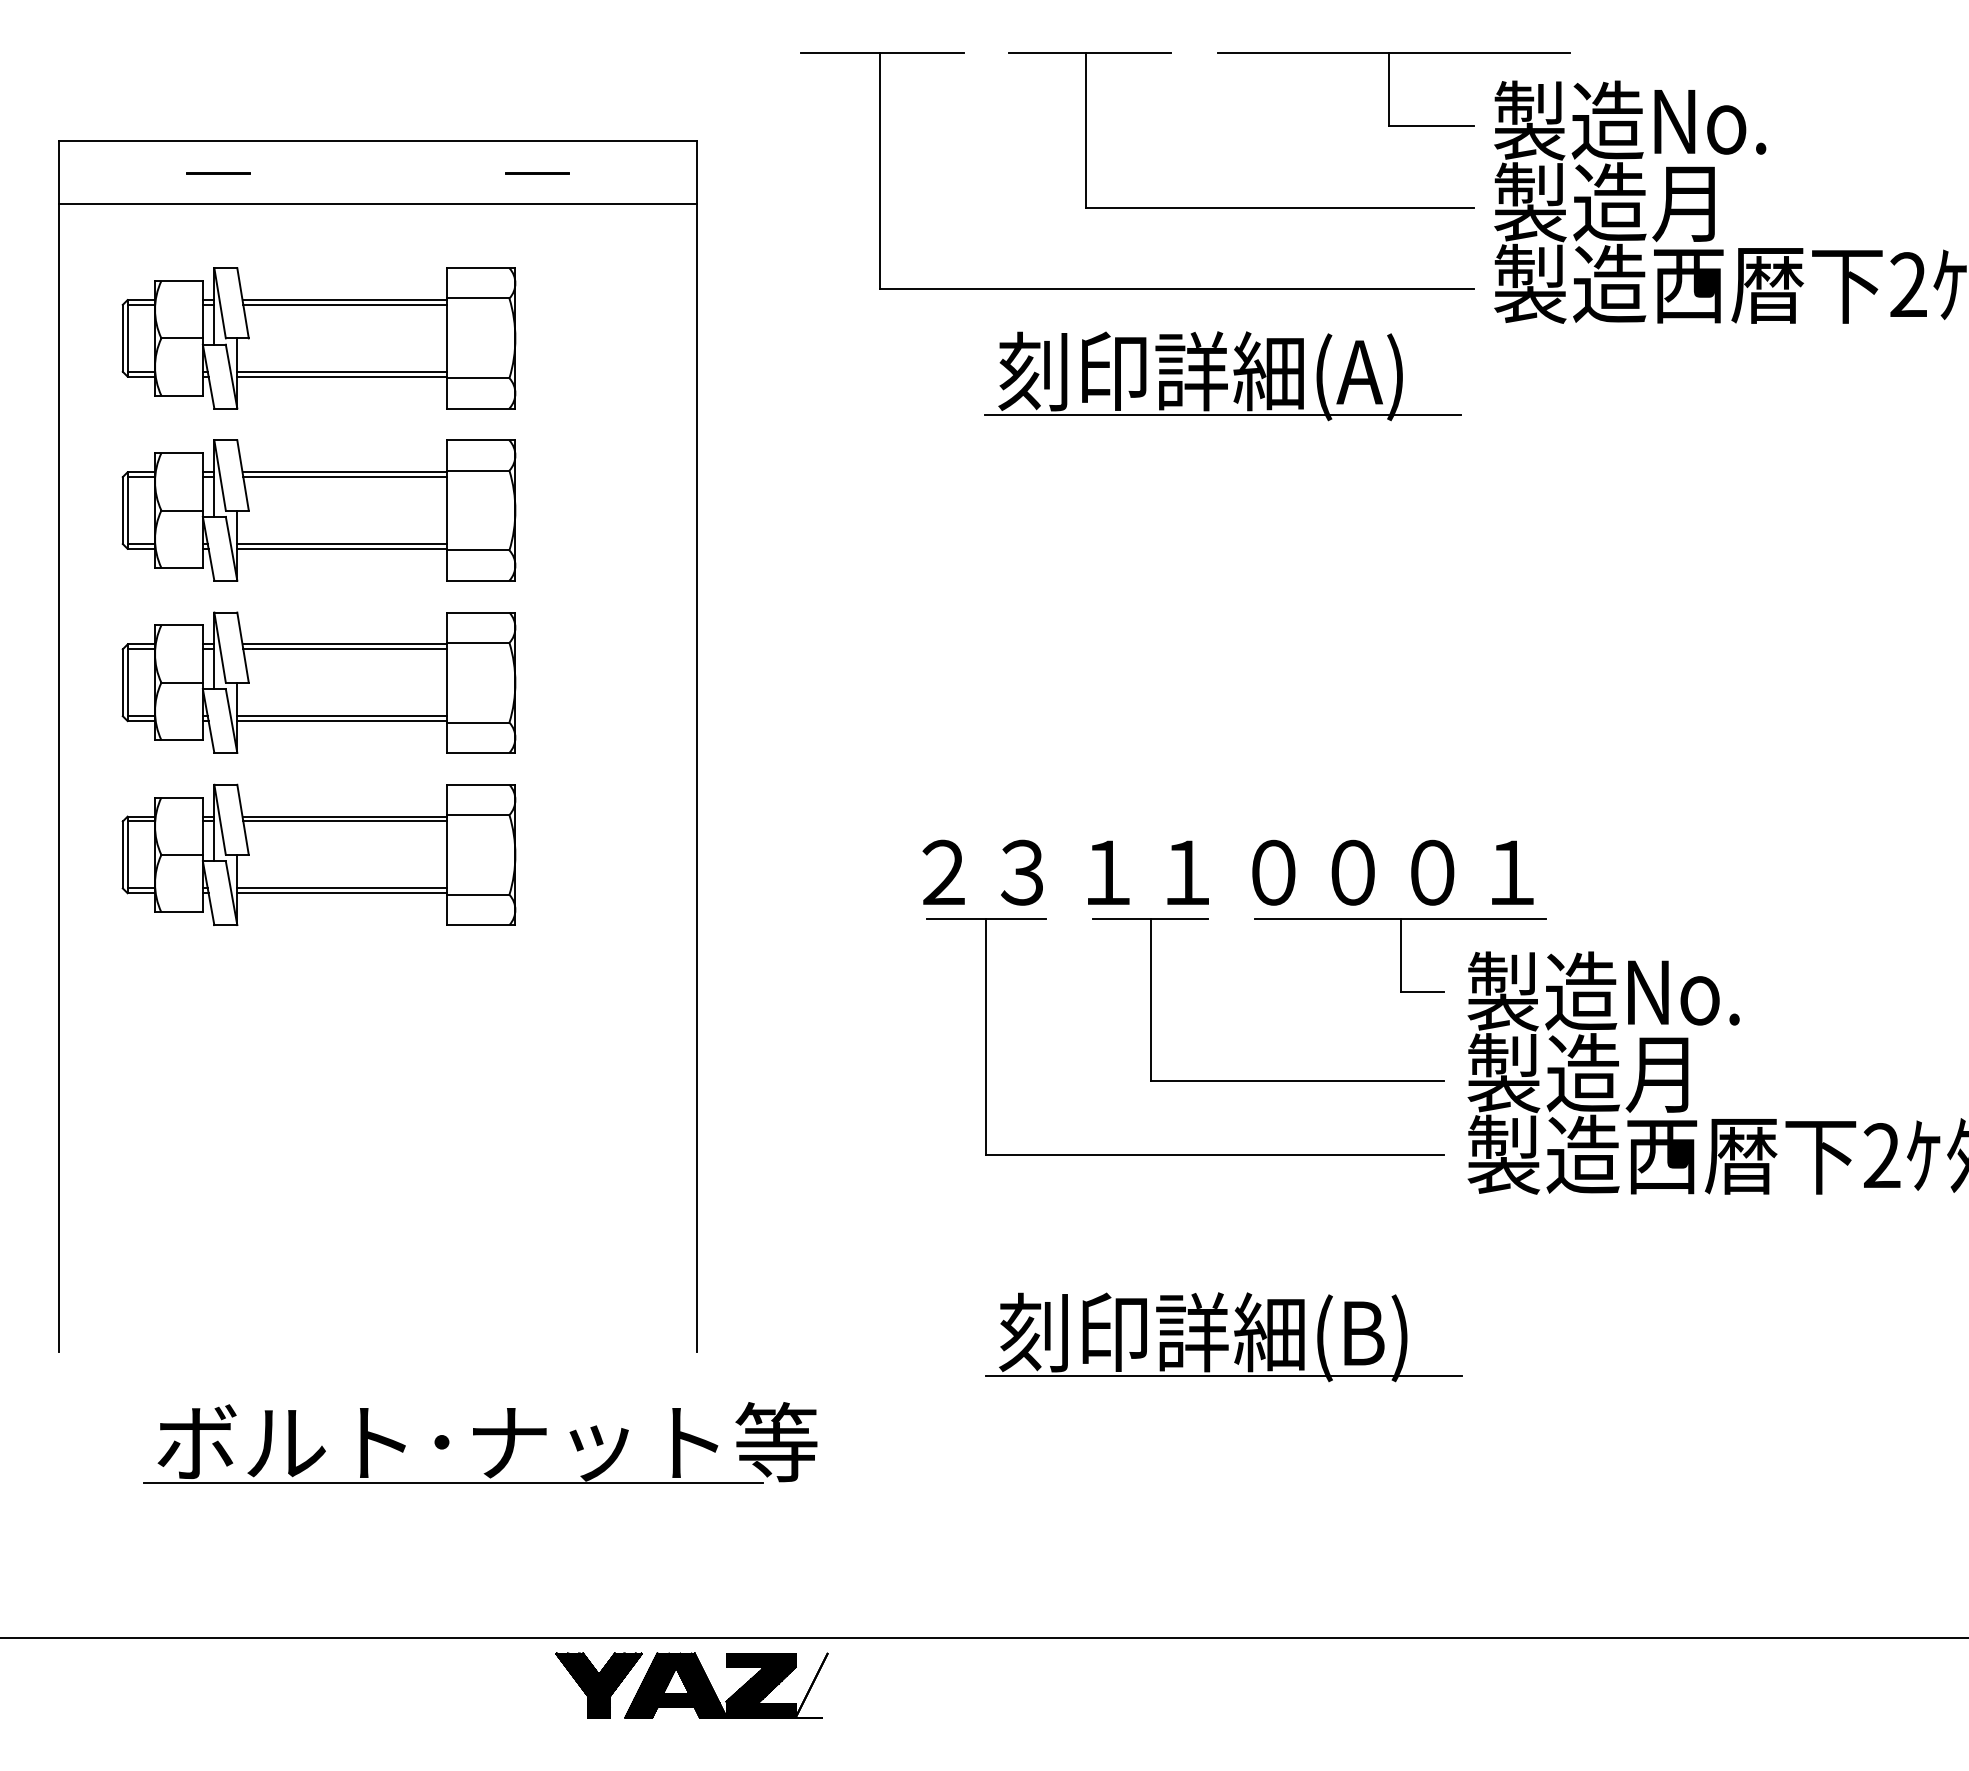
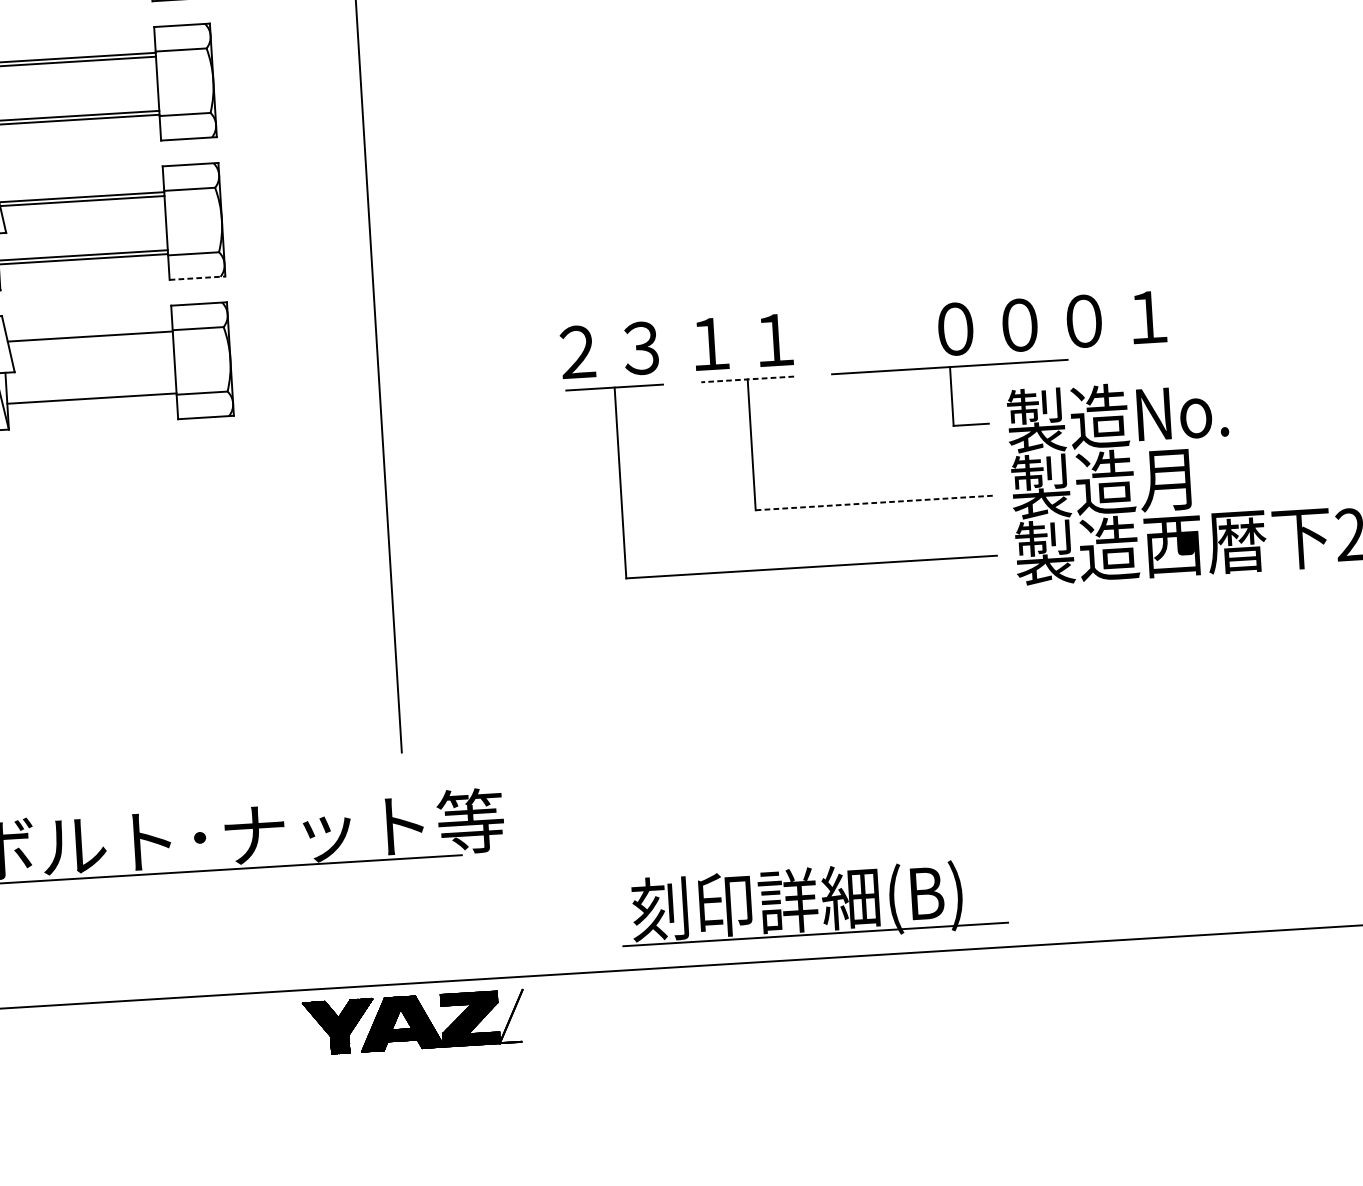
line: (481, 752) -> (197, 277), solid -> dashed
line: (344, 821) -> (90, 340), removed
text: (1392, 872) -> (1051, 323), moved
line: (341, 888) -> (91, 394), removed
line: (1150, 919) -> (747, 379), solid -> dashed
line: (1297, 1080) -> (874, 502), solid -> dashed
part: (1223, 1337) -> (813, 903), moved

